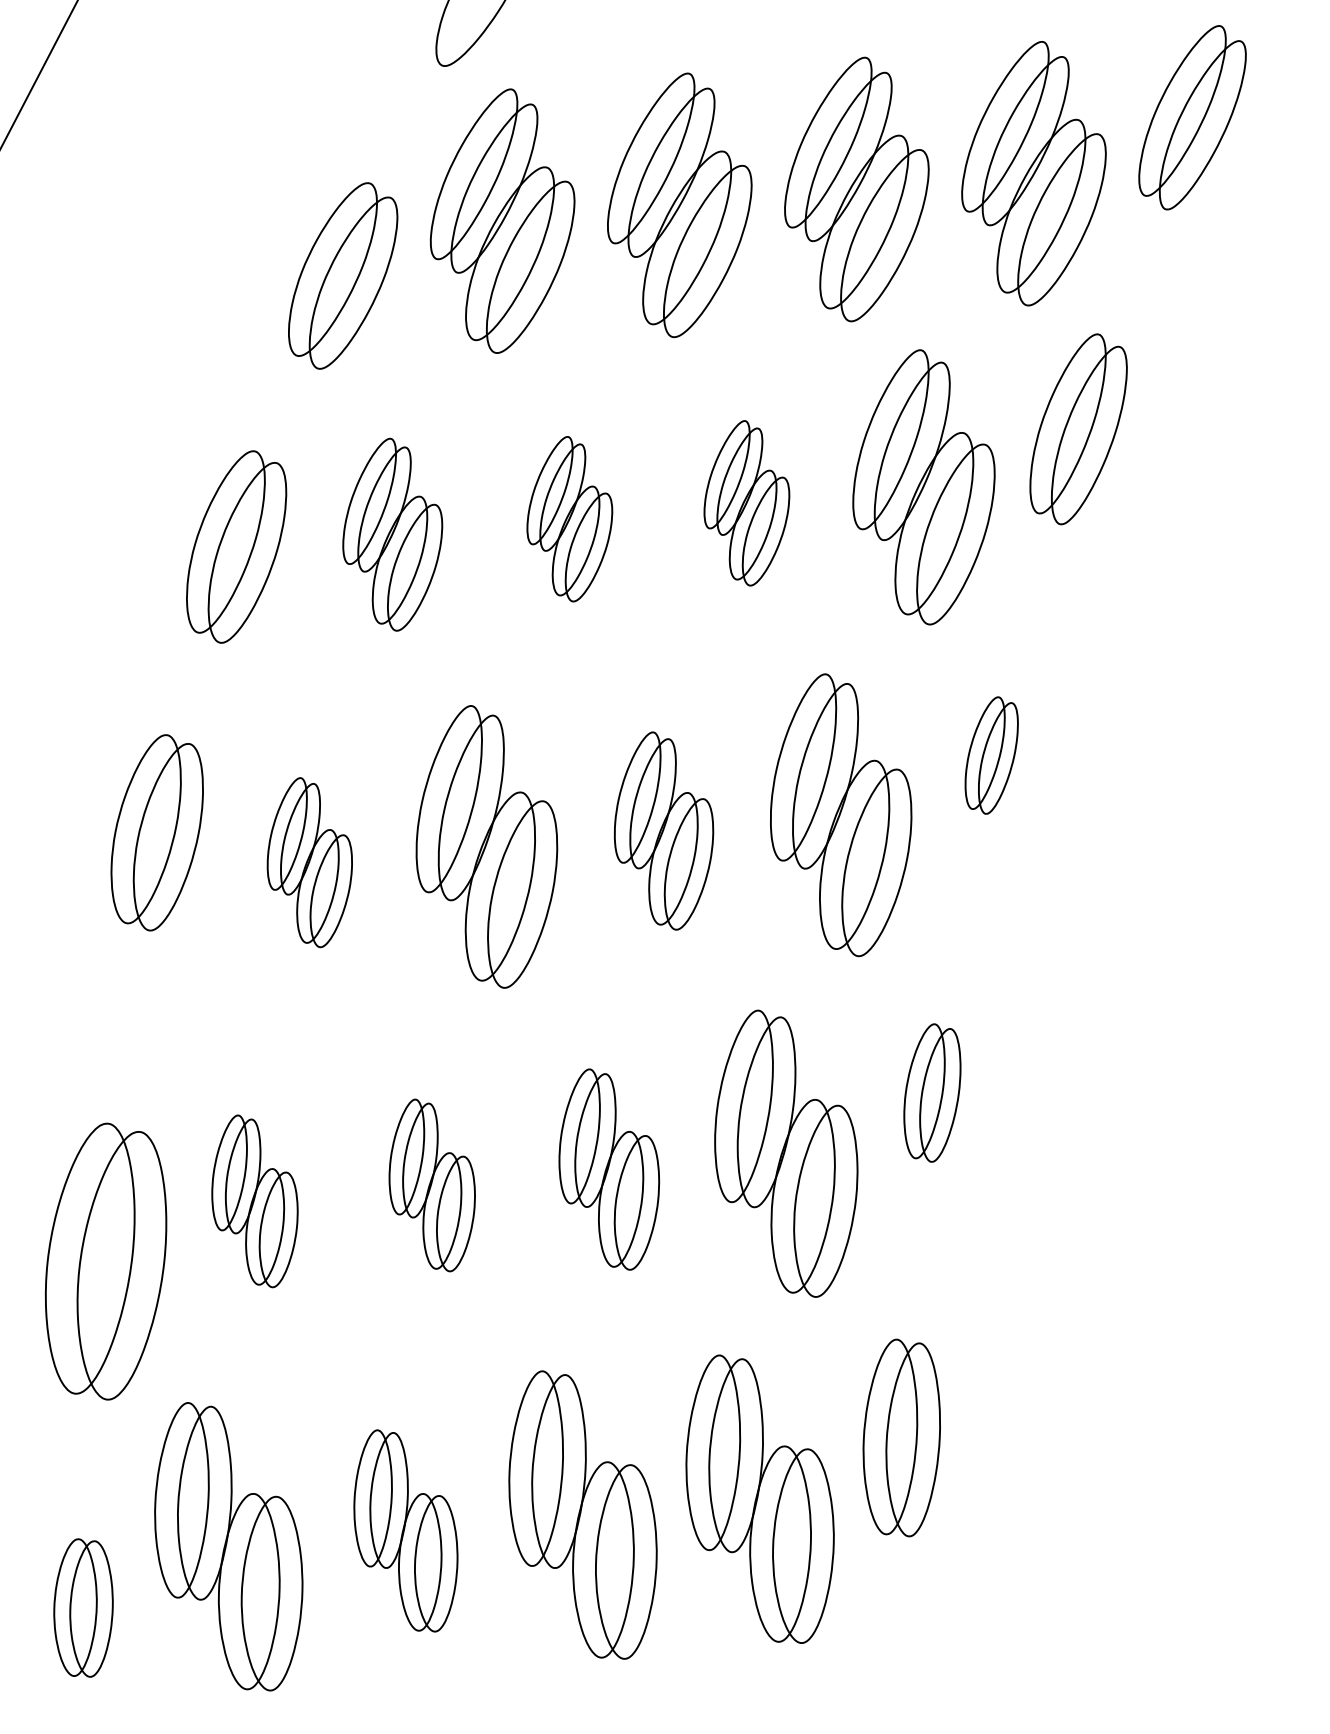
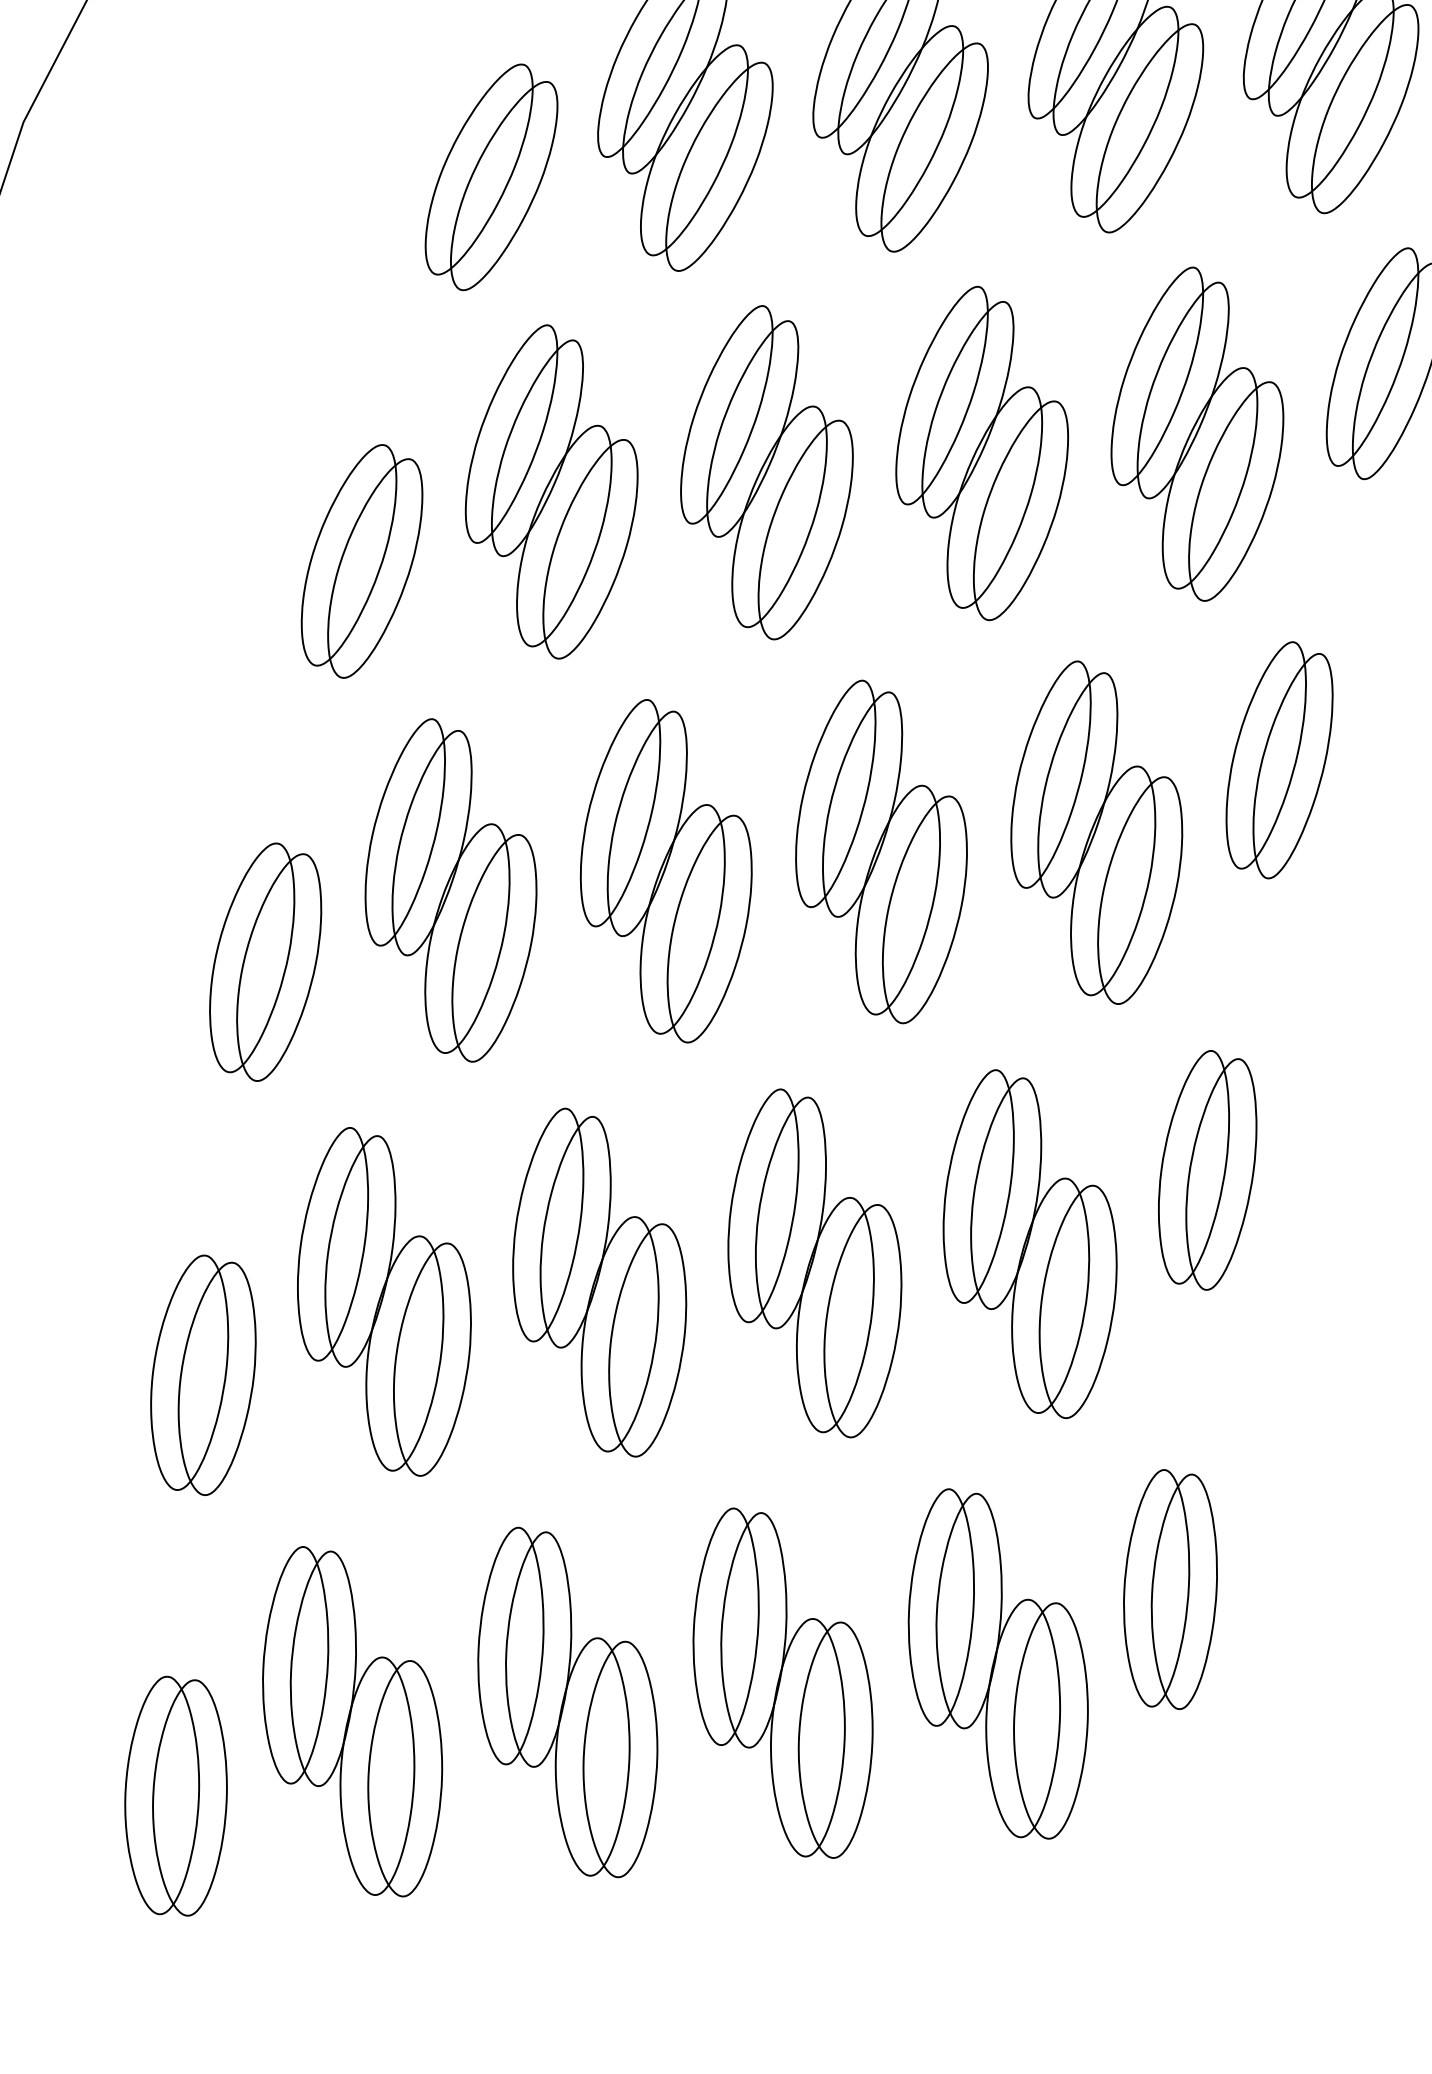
part: (746, 503) -> (981, 453), size x1.67
part: (569, 519) -> (766, 473), size x1.67
part: (392, 534) -> (551, 491), size x1.43
part: (236, 546) -> (361, 560), moved
part: (991, 755) -> (1279, 760), size x1.67
part: (663, 830) -> (880, 851), size x1.43
part: (156, 832) -> (264, 961), moved
part: (309, 862) -> (450, 890), size x1.67
part: (932, 1092) -> (1207, 1169), size x1.43
part: (609, 1169) -> (815, 1263), size x1.43
part: (432, 1185) -> (600, 1282), size x1.67
part: (254, 1201) -> (383, 1302), size x1.67
part: (105, 1261) -> (202, 1375), size x0.71
part: (405, 1530) -> (567, 1701), size x1.43
part: (83, 1607) -> (176, 1795), size x1.43

